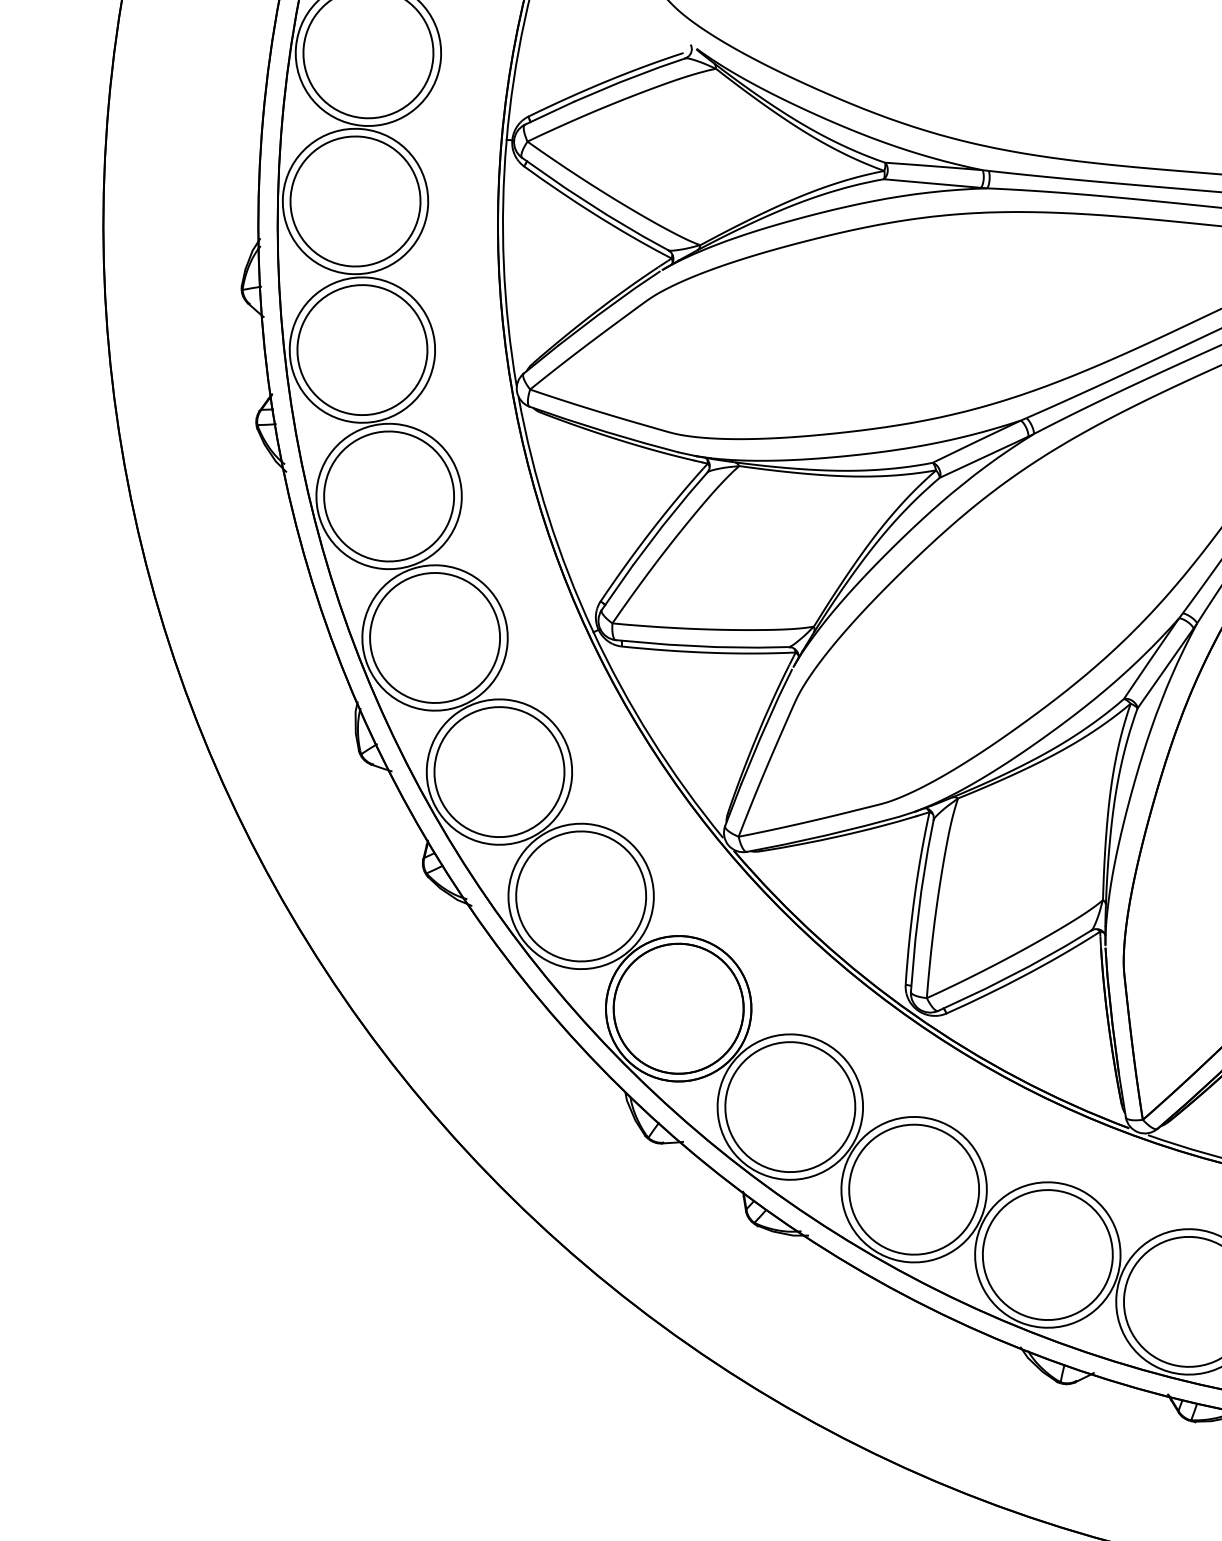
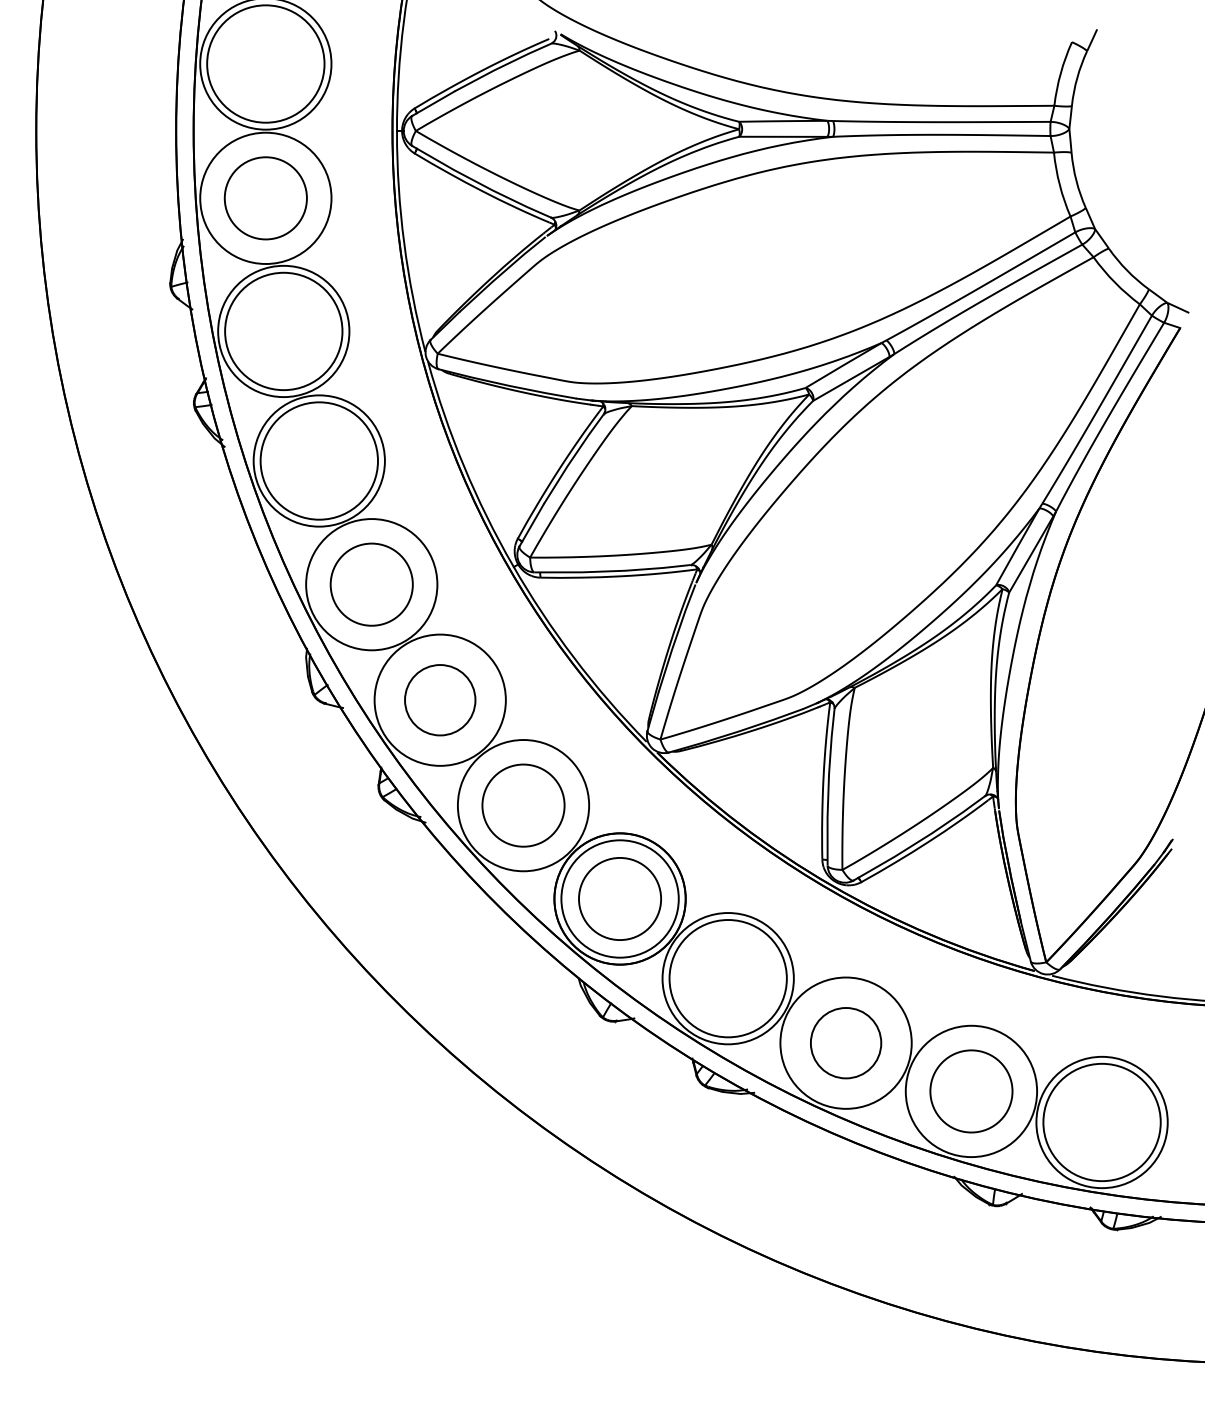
circle: (355, 201) -> (265, 198), size x0.7
circle: (434, 637) -> (371, 584), size x0.7
circle: (498, 771) -> (439, 699), size x0.6
circle: (581, 896) -> (523, 805), size x0.7
circle: (678, 1008) -> (619, 898), size x0.7
circle: (913, 1188) -> (845, 1042), size x0.6
circle: (1047, 1255) -> (971, 1091), size x0.7

